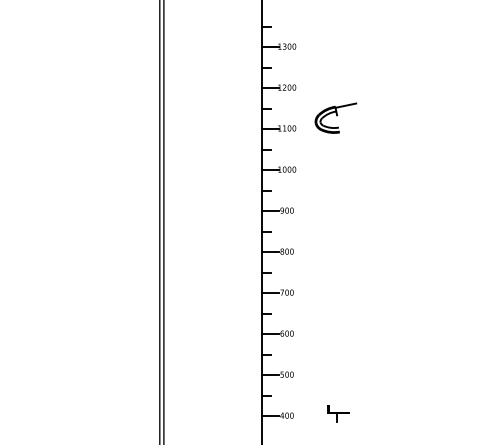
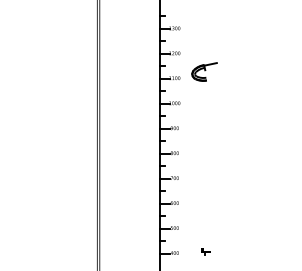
part: (337, 413) -> (205, 251), size x0.6

